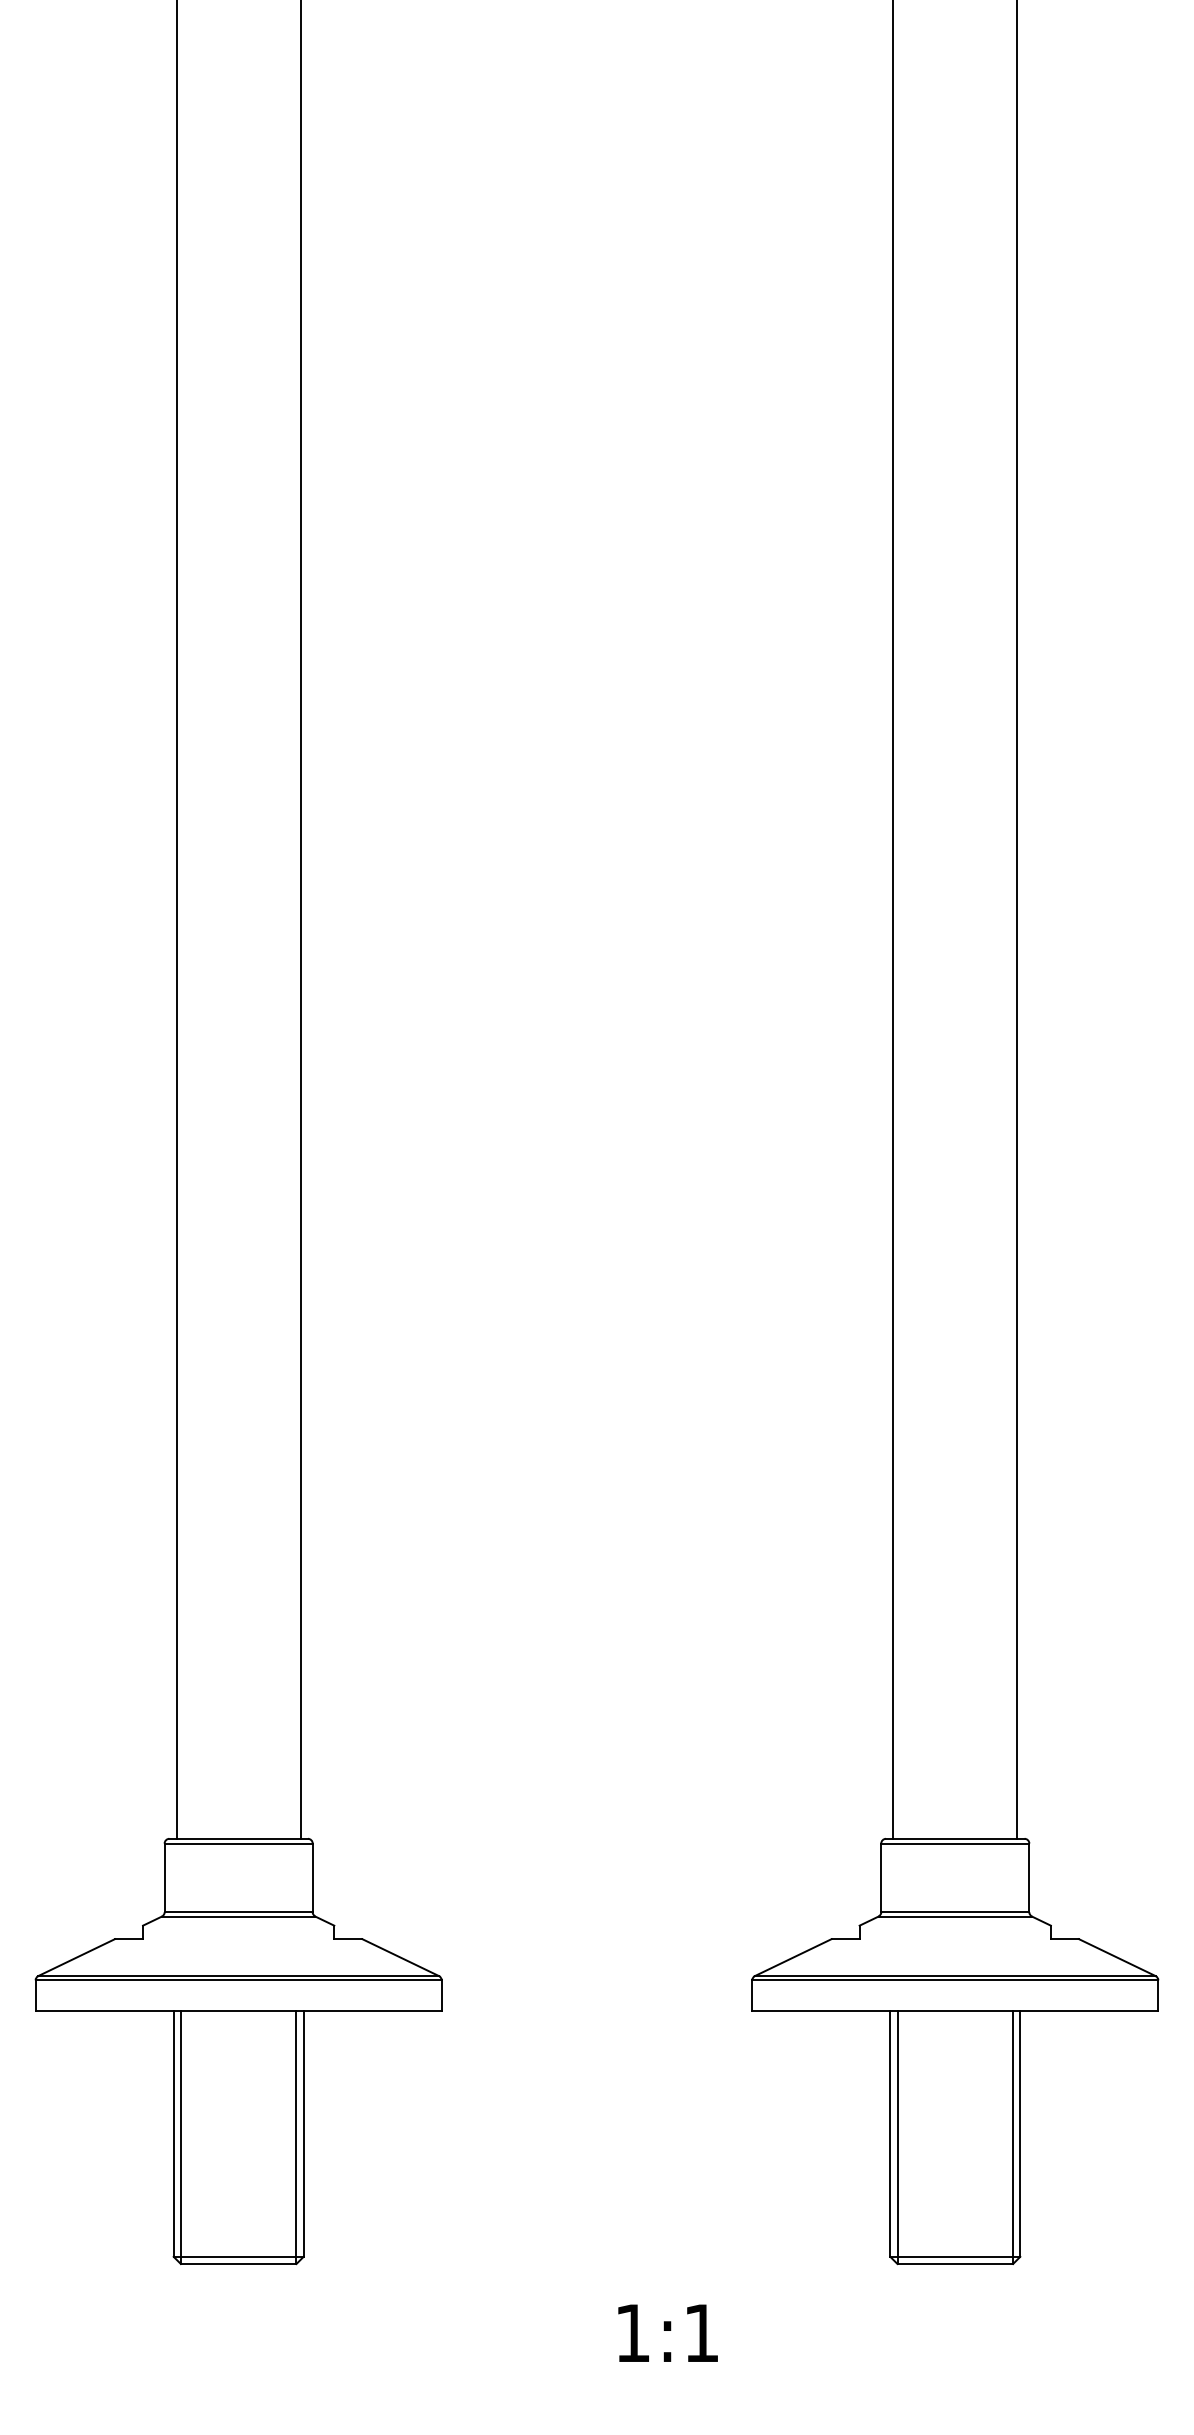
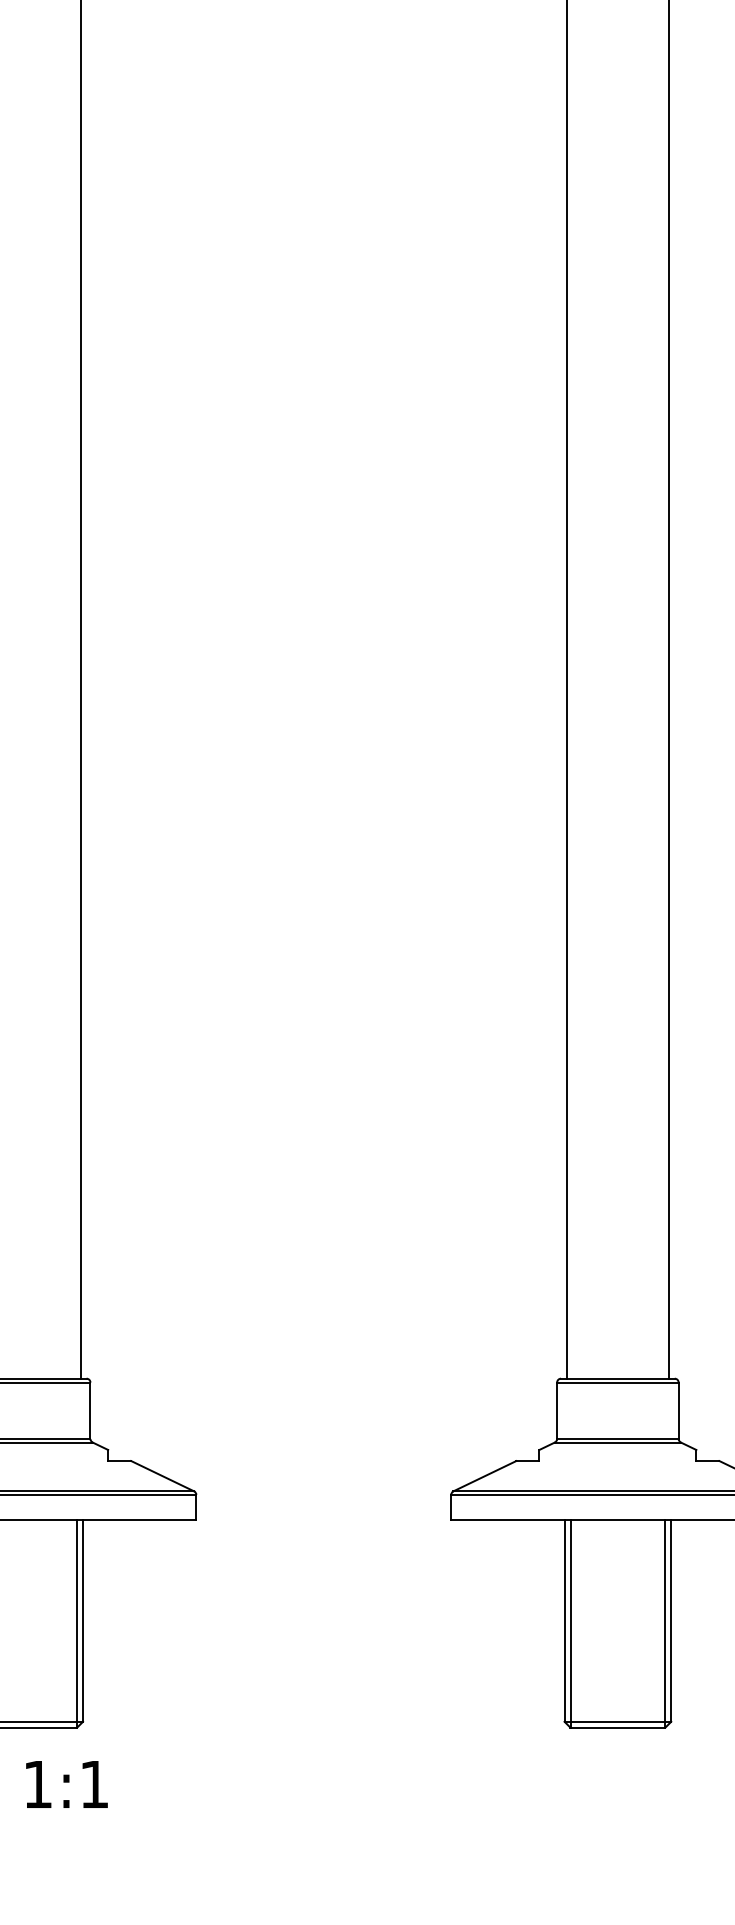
text: (667, 2332) -> (66, 1783), moved

